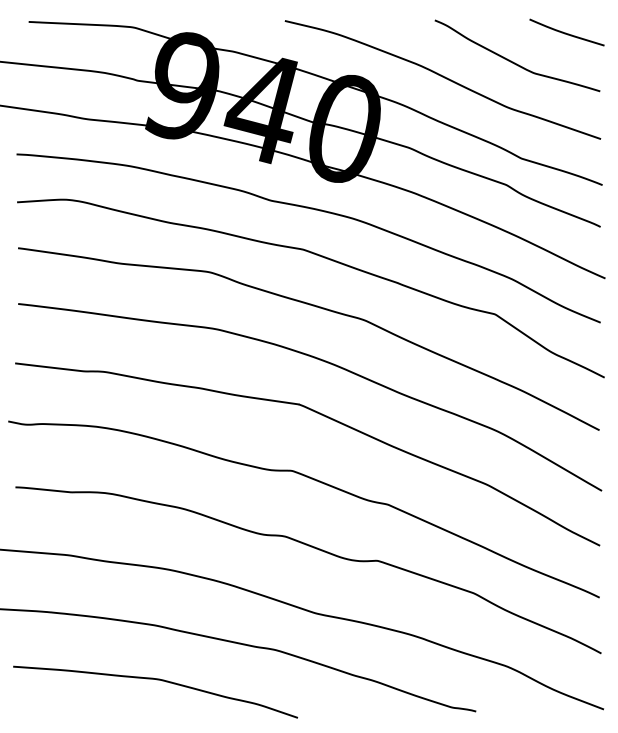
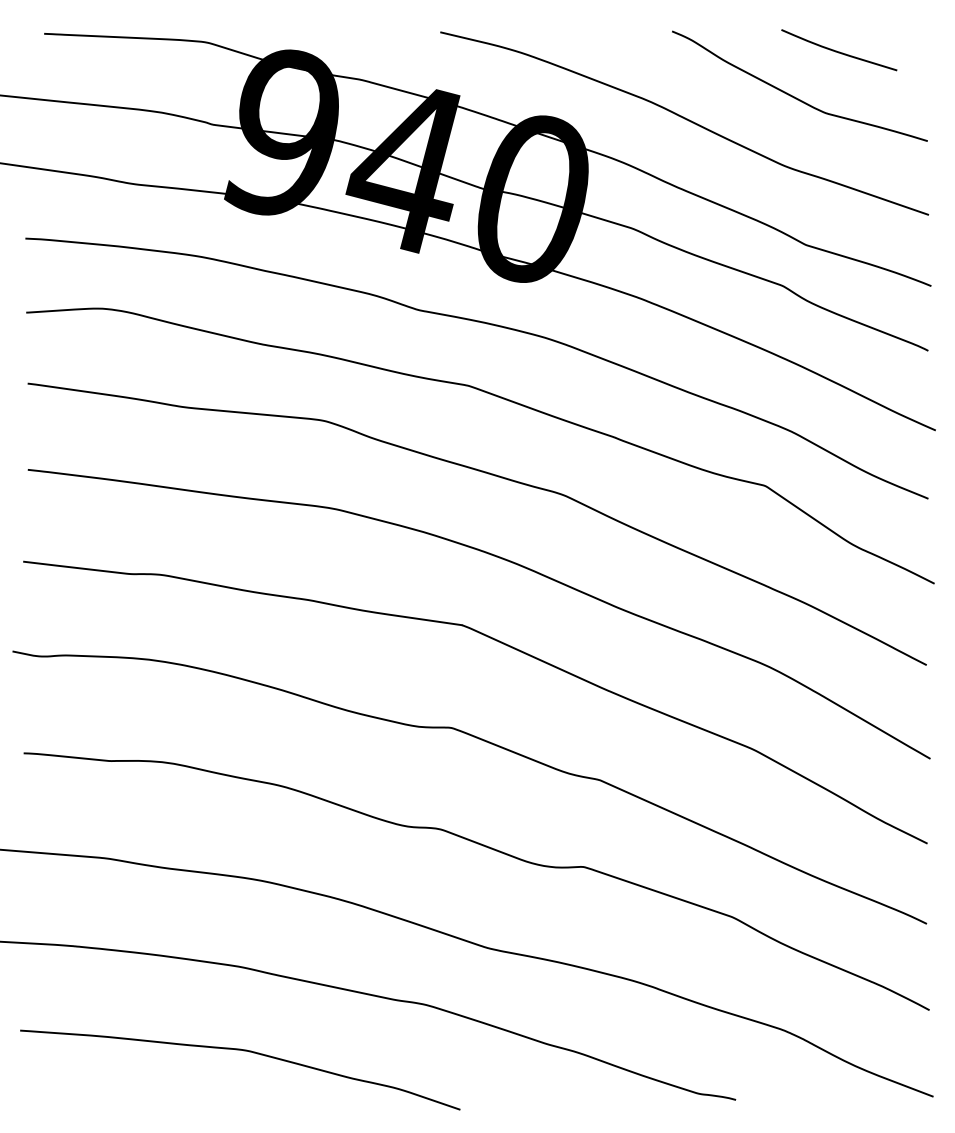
curve: (566, 32) -> (838, 50), moved

